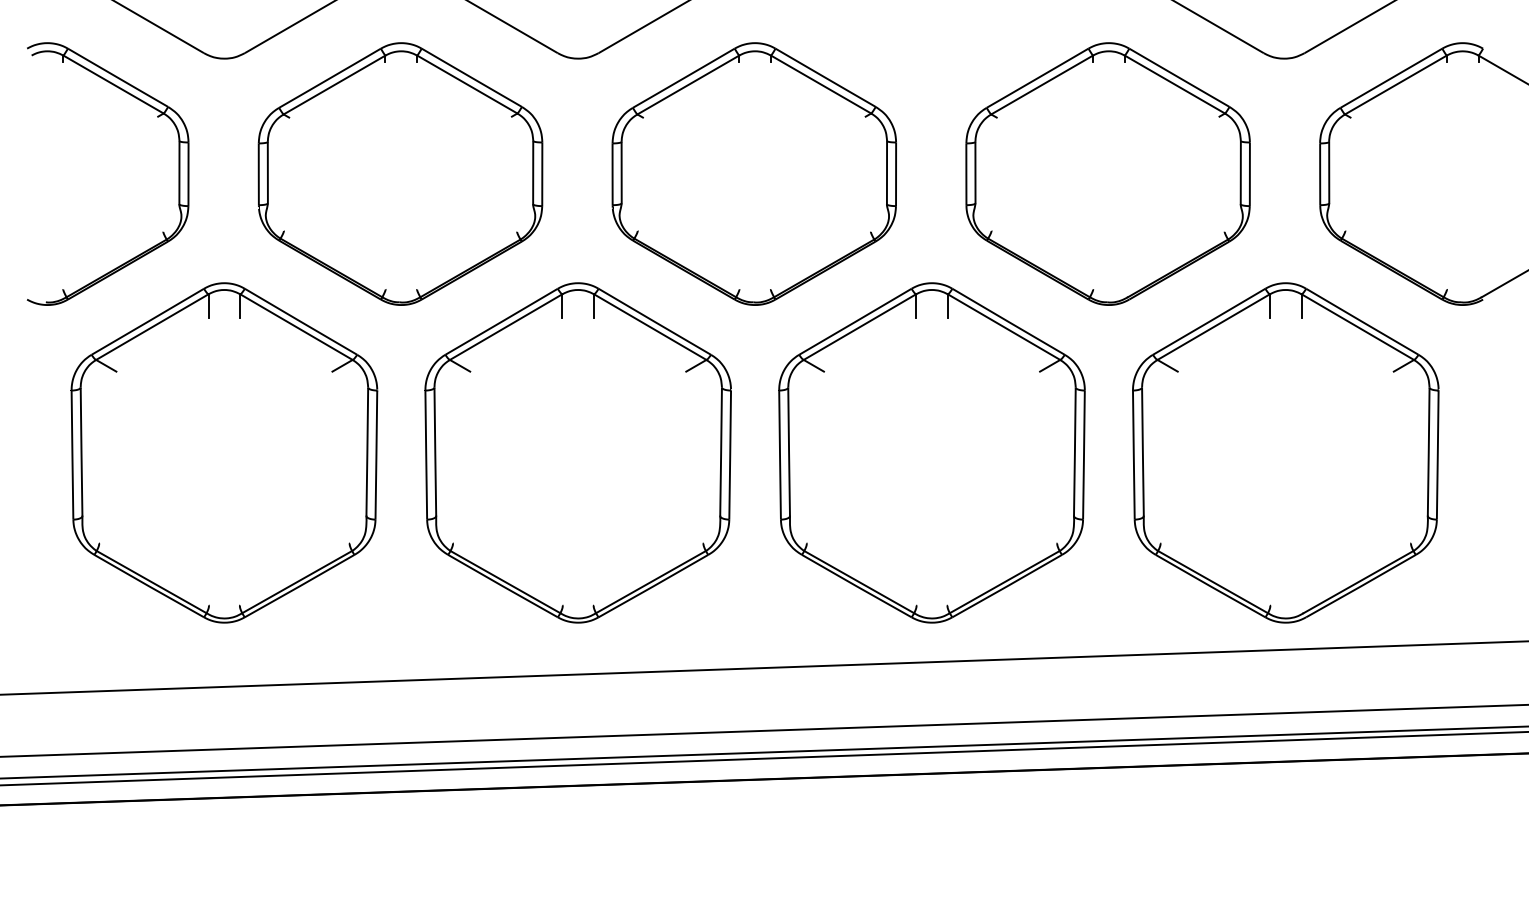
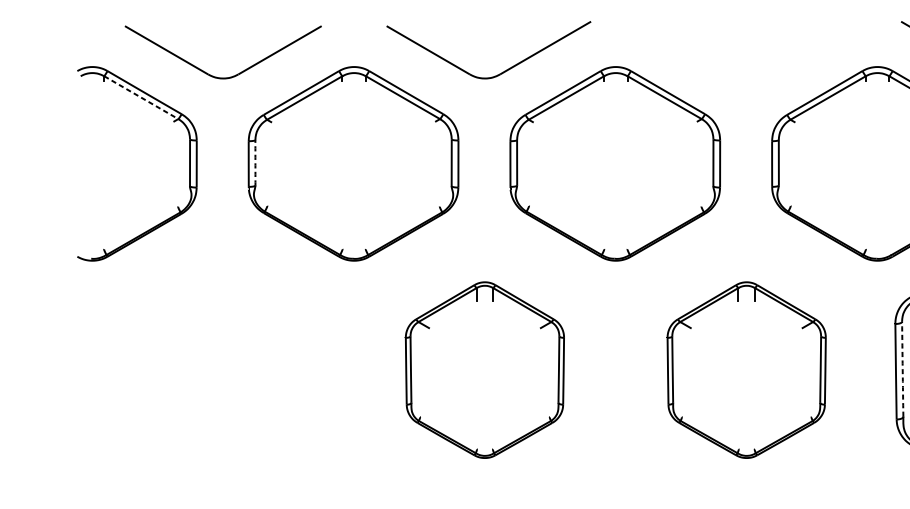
line: (113, 84) -> (141, 97), solid -> dashed
arc: (267, 172) -> (255, 162), solid -> dashed
arc: (1142, 451) -> (902, 369), solid -> dashed
part: (224, 452) -> (223, 369), removed
part: (577, 452) -> (484, 369), size x0.7
part: (931, 452) -> (746, 369), size x0.7

